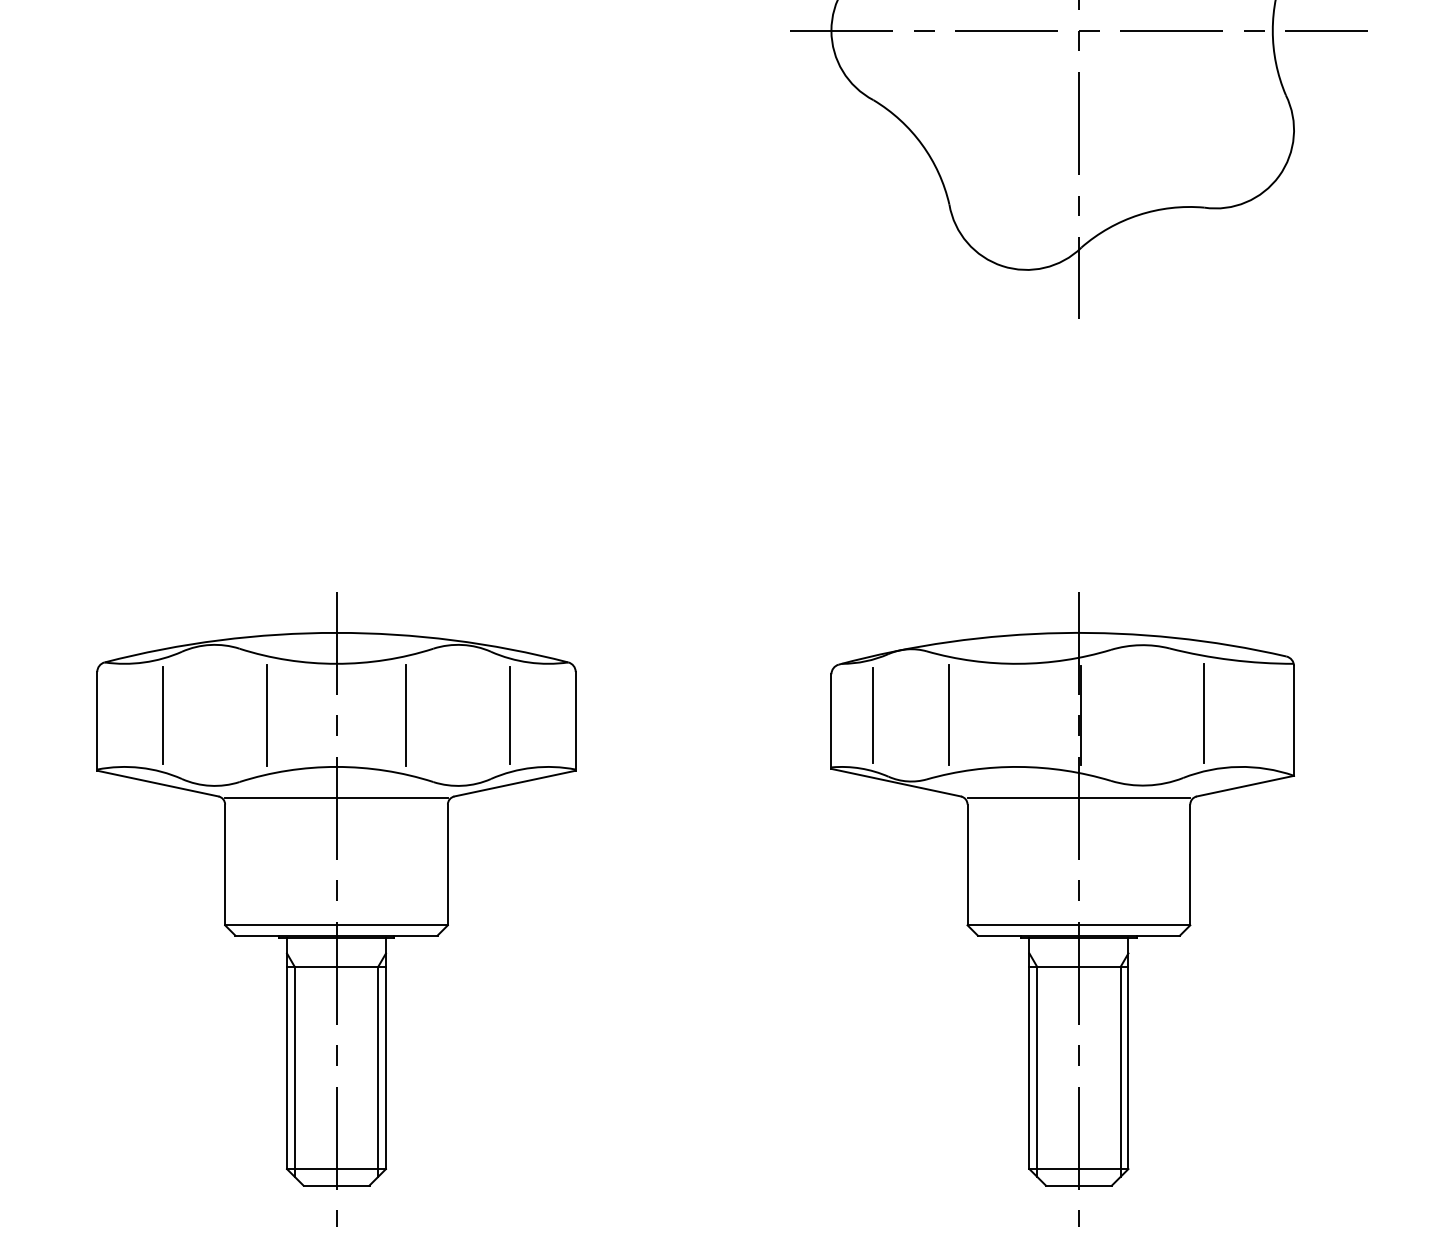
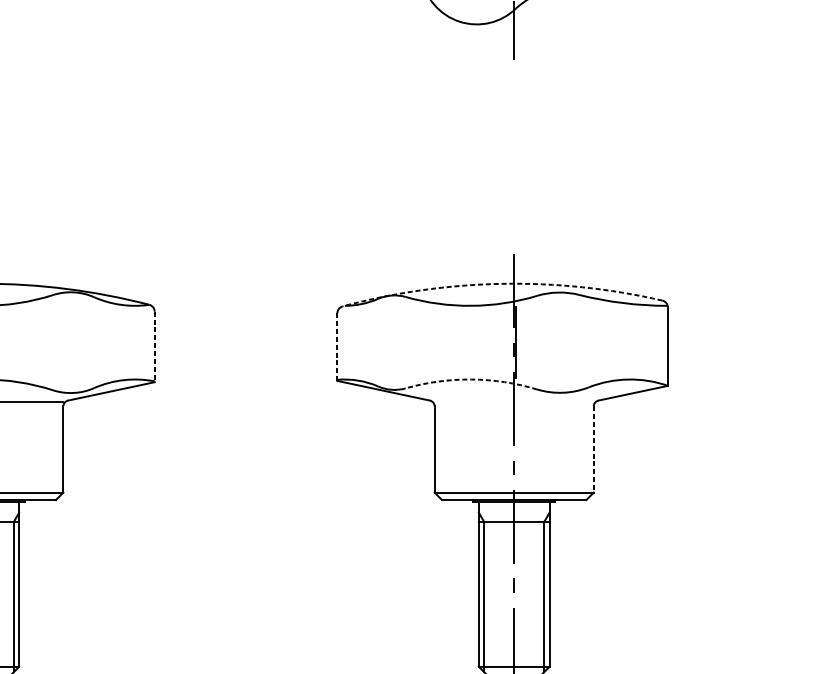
arc: (1062, 633) -> (502, 284), solid -> dashed
line: (1204, 713) -> (603, 341), removed
line: (405, 715) -> (33, 342), removed
line: (510, 715) -> (108, 342), removed
line: (873, 715) -> (367, 342), removed
line: (949, 715) -> (421, 342), removed
line: (575, 721) -> (154, 347), solid -> dashed
line: (831, 722) -> (337, 347), solid -> dashed
arc: (1019, 766) -> (471, 379), solid -> dashed
line: (1078, 797) -> (513, 401), removed
line: (1190, 865) -> (593, 449), solid -> dashed

